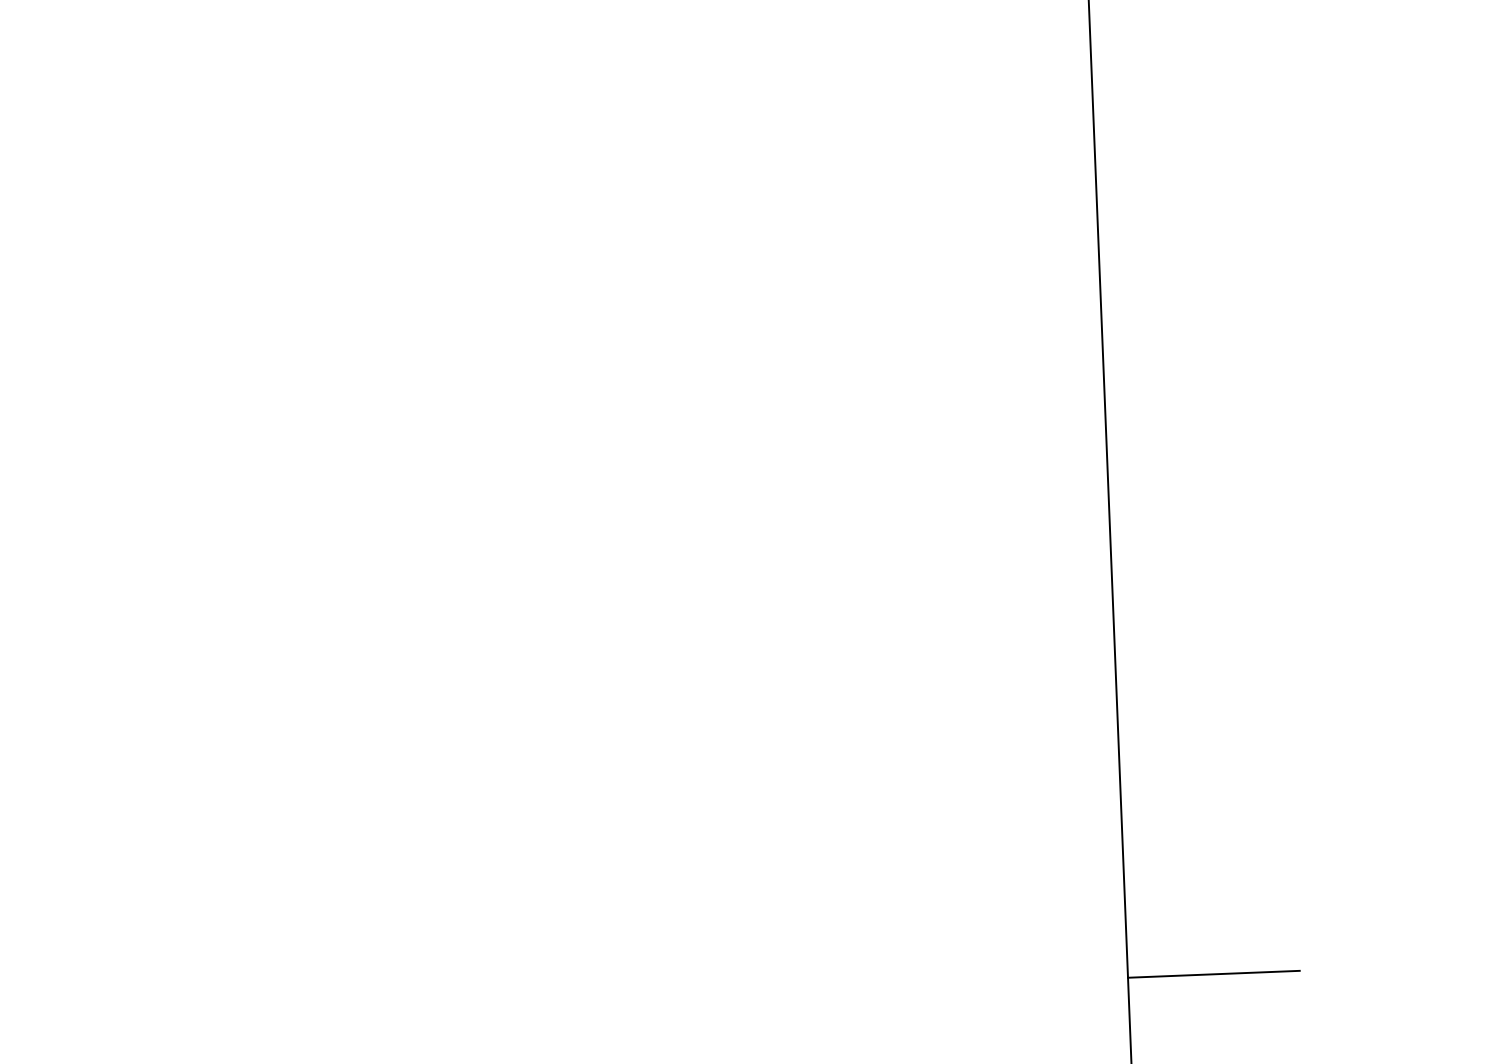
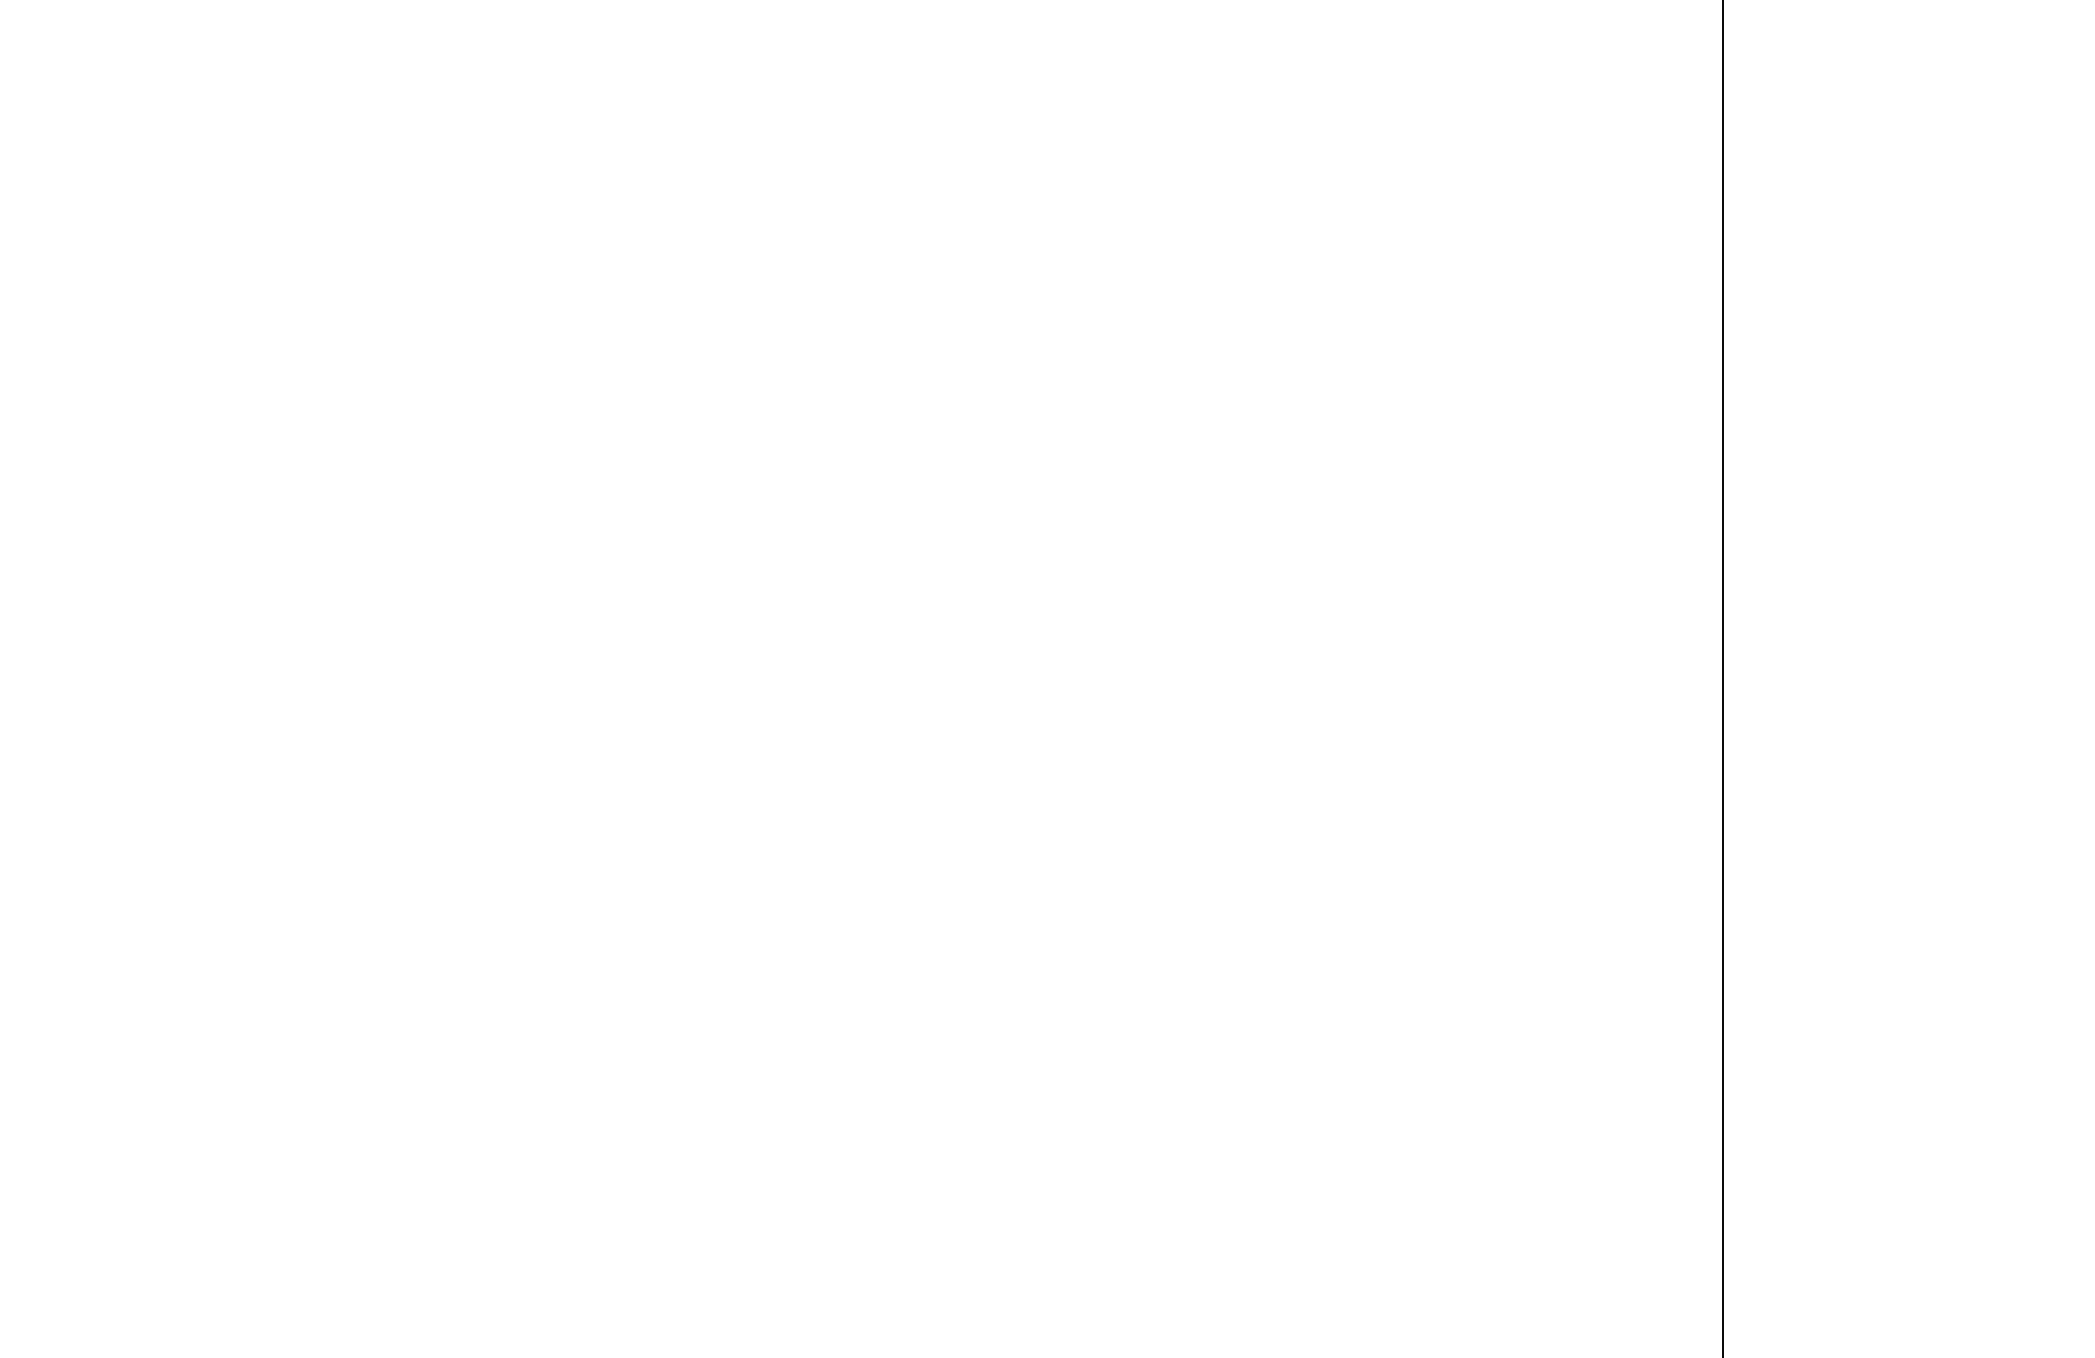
line: (1214, 973) -> (1830, 1345), removed

